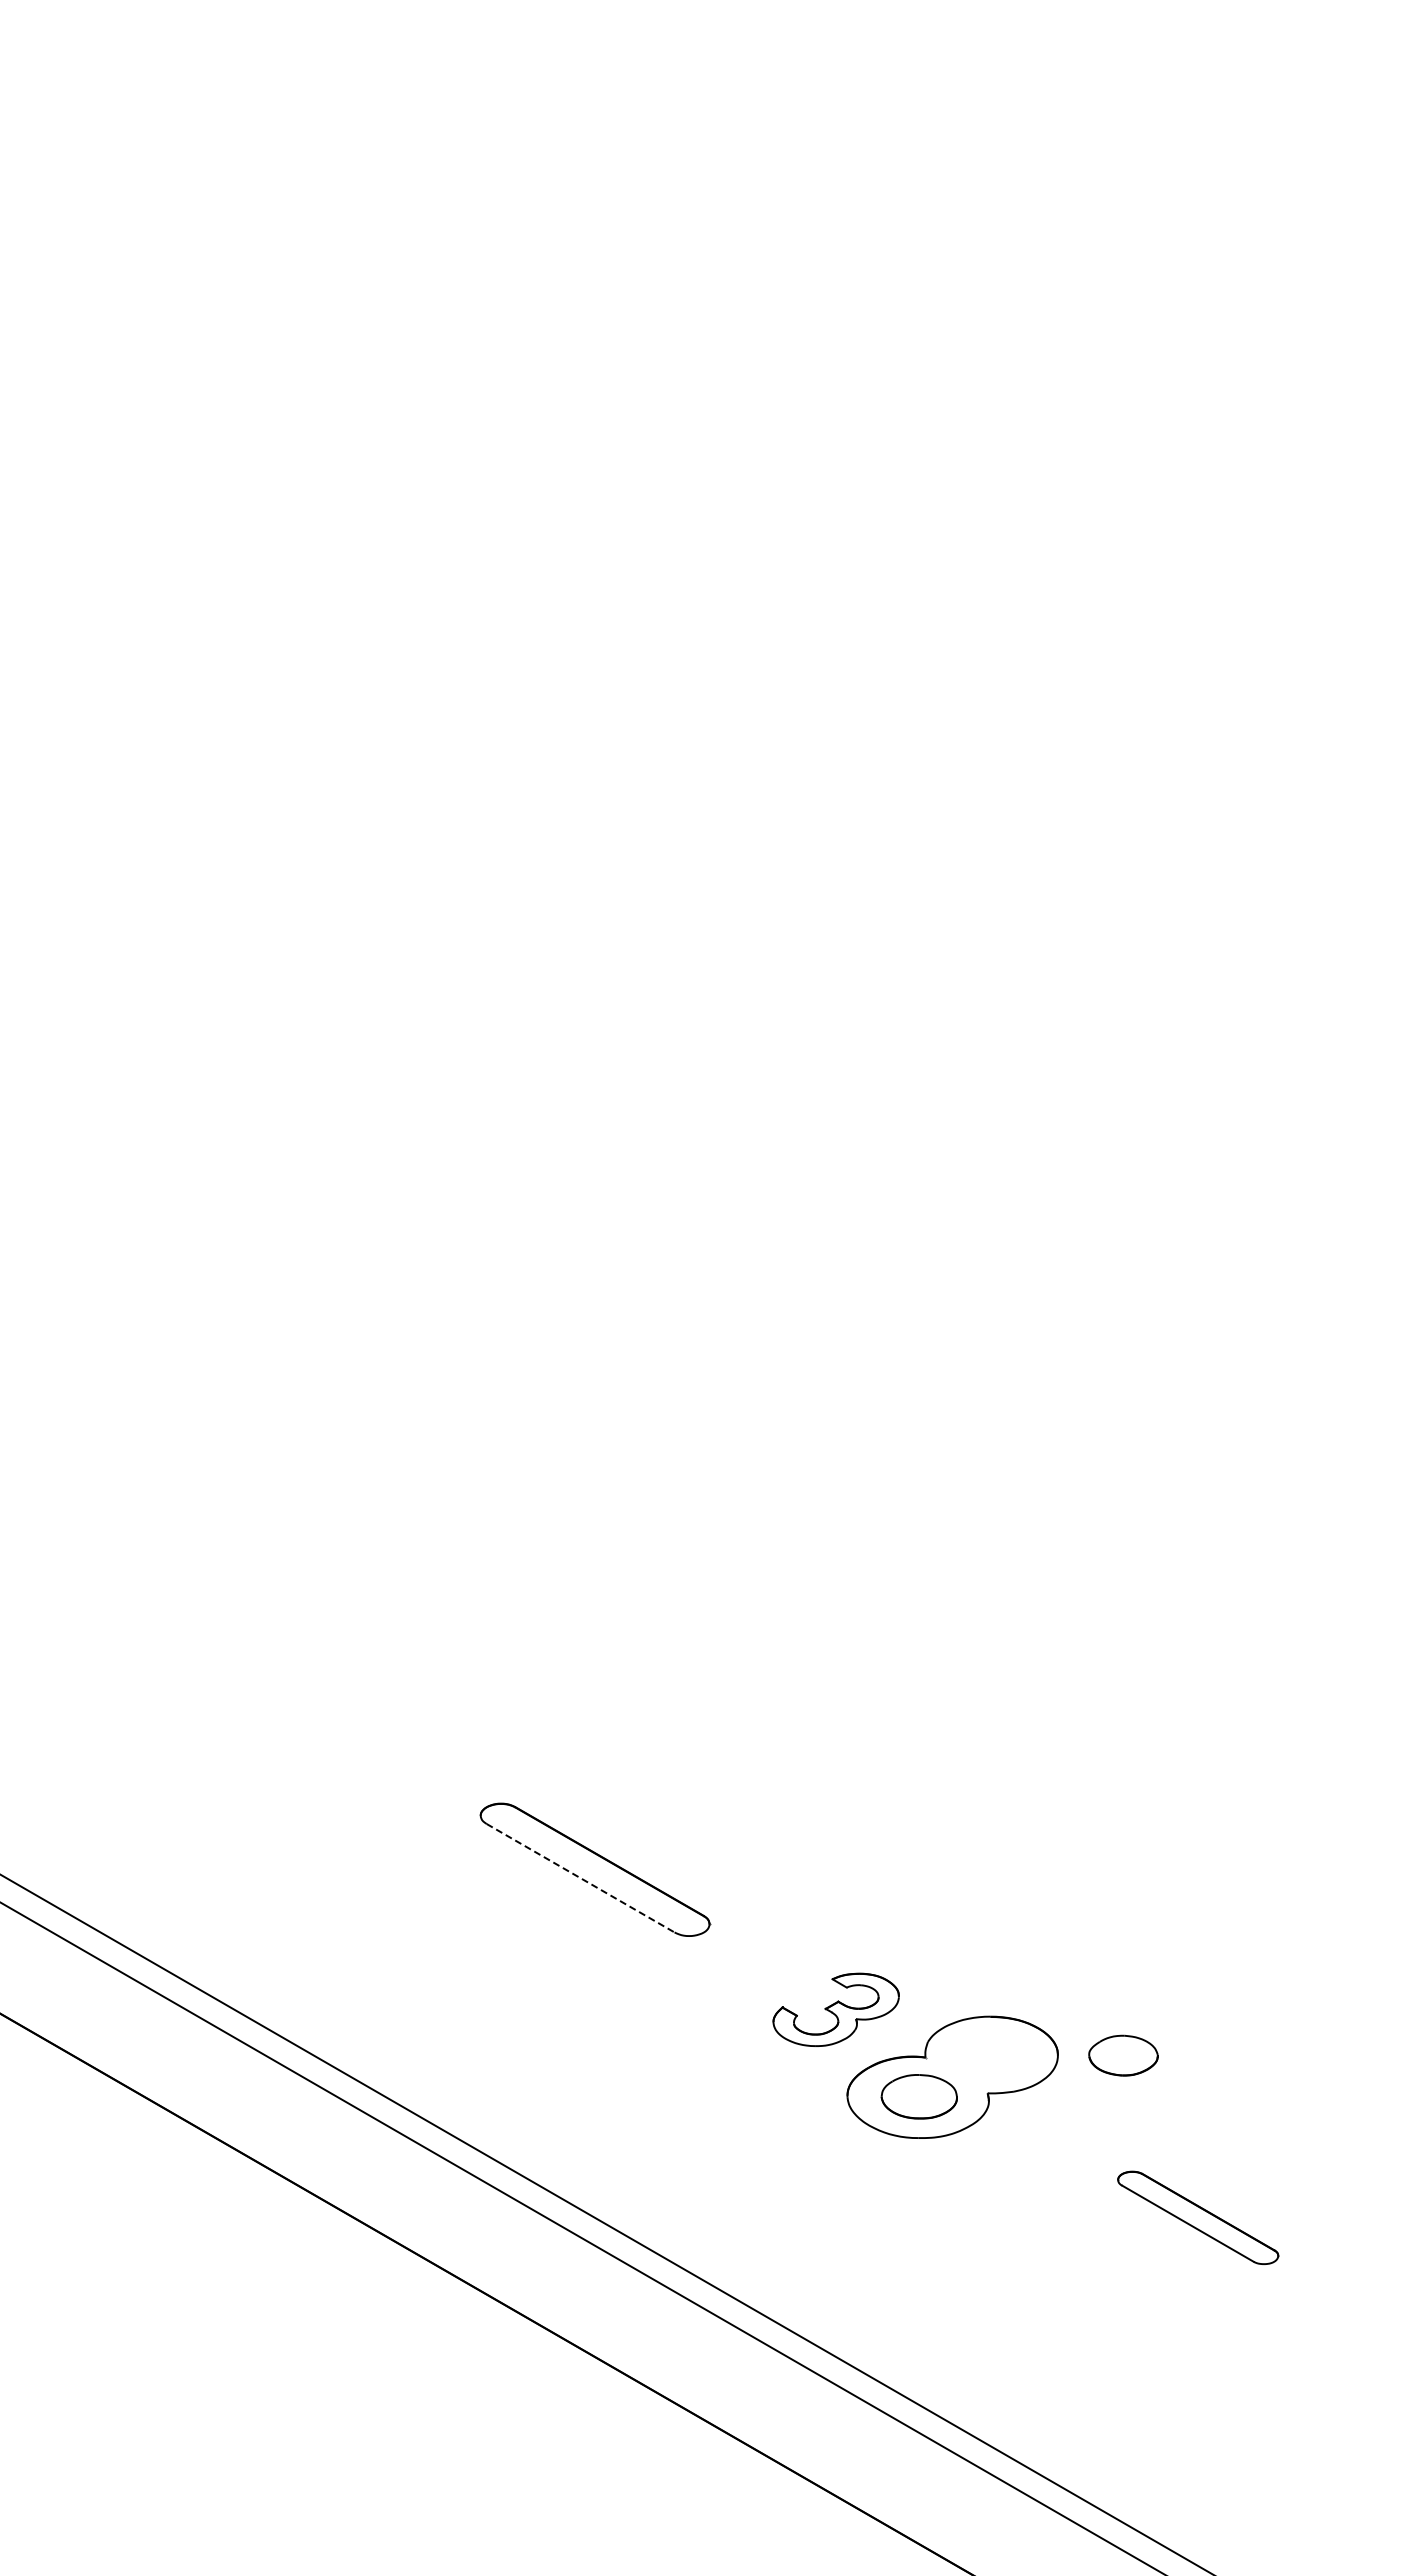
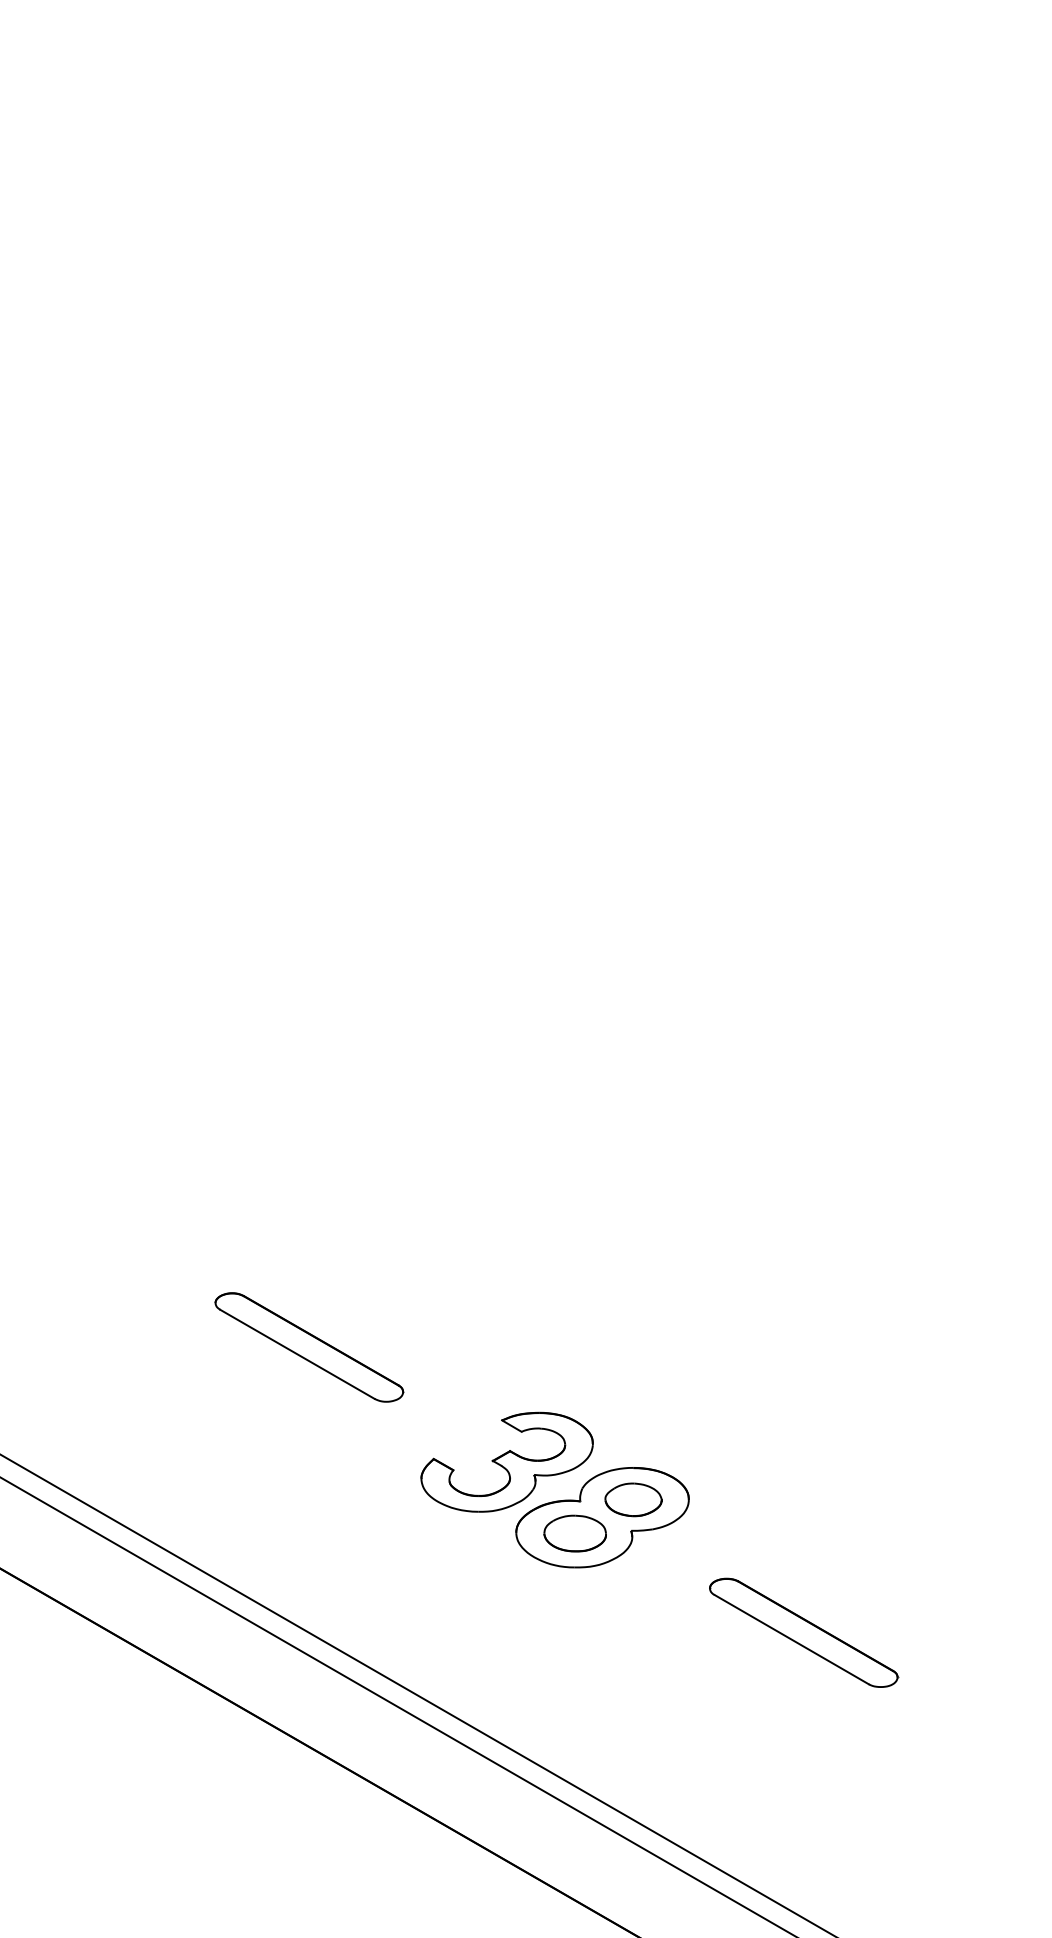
line: (581, 1878) -> (298, 1354), dashed -> solid
part: (835, 2009) -> (506, 1462), size x1.67
part: (1123, 2055) -> (633, 1499), moved
part: (1198, 2217) -> (804, 1632), size x1.43

